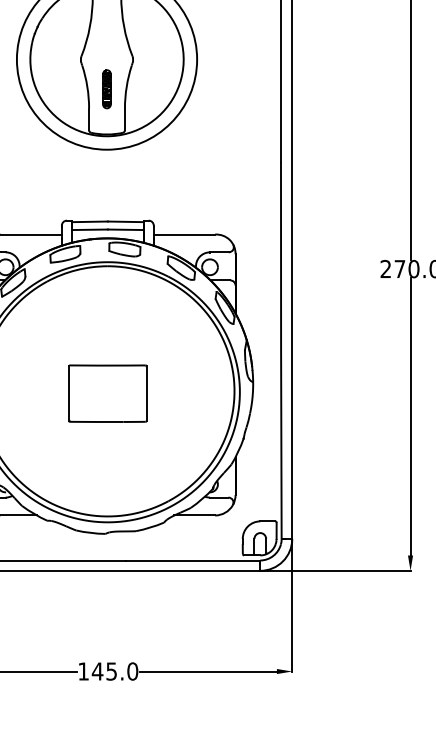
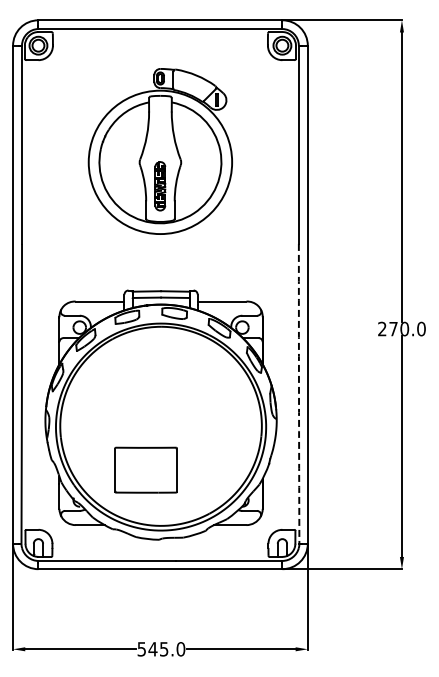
part: (107, 88) -> (160, 185), size x1.6
arc: (281, 350) -> (299, 393), solid -> dashed
part: (107, 392) -> (145, 469), moved
text: (83, 671) -> (141, 649), 145.0 -> 545.0

